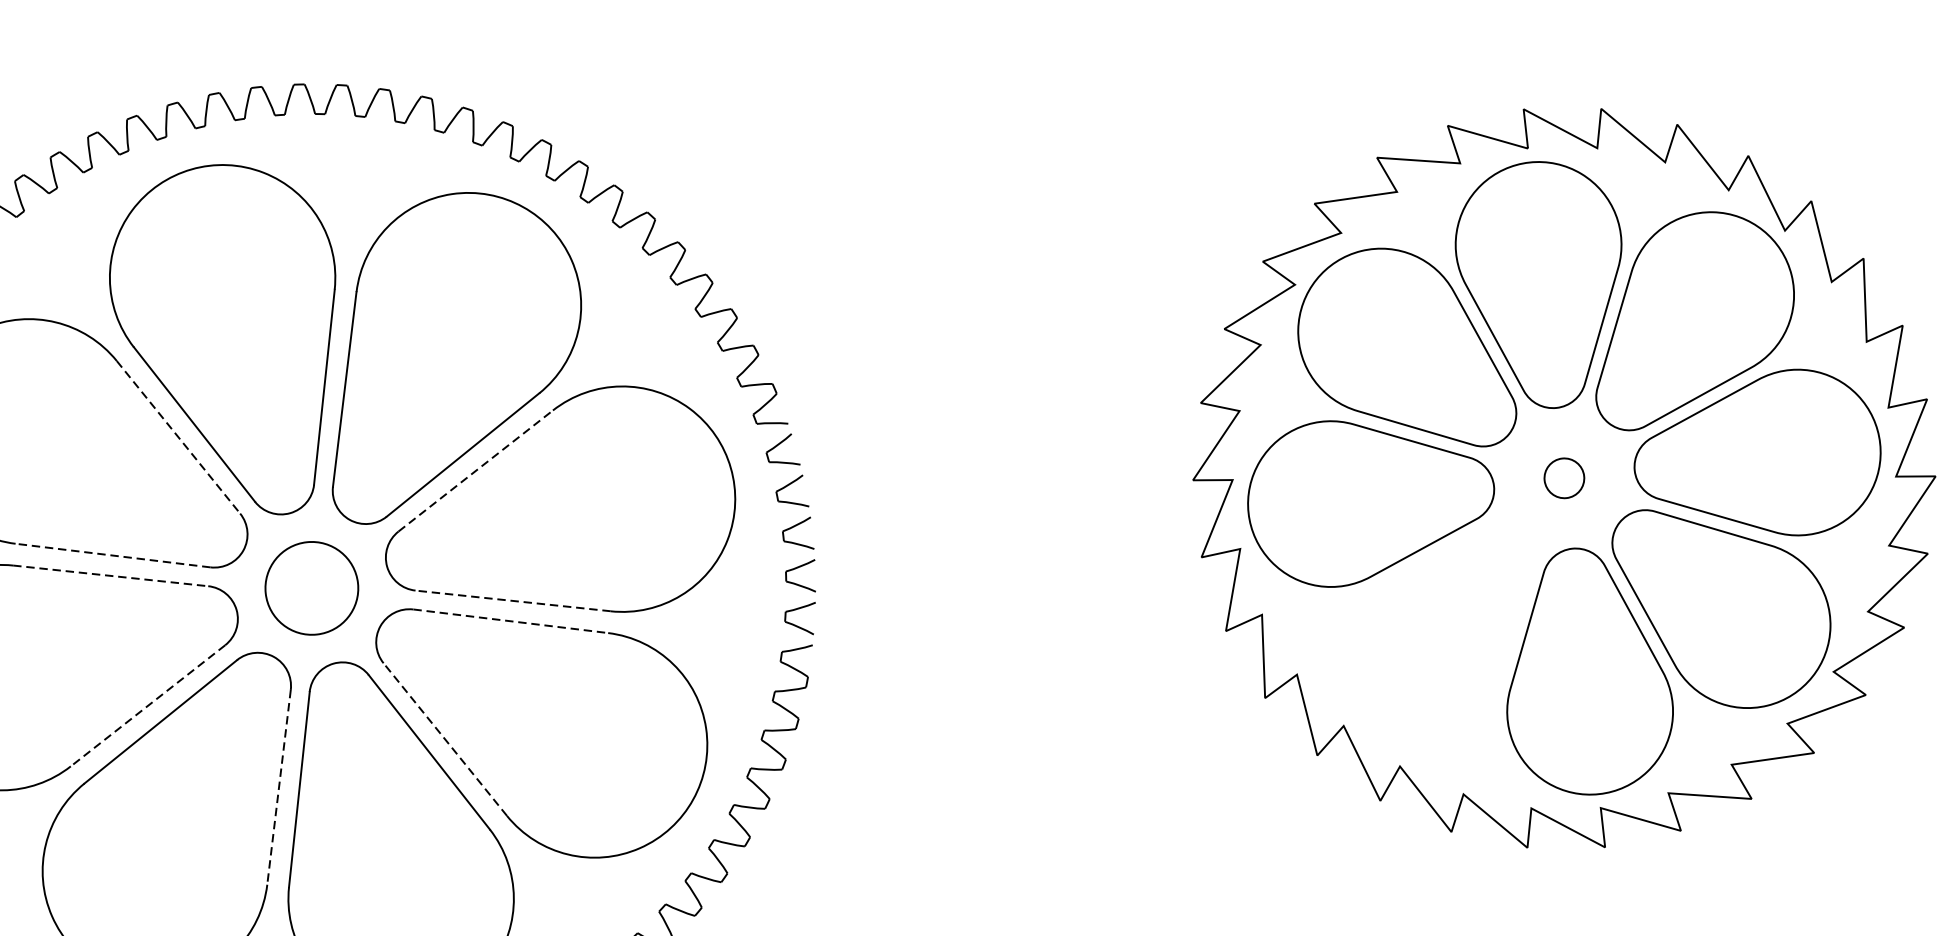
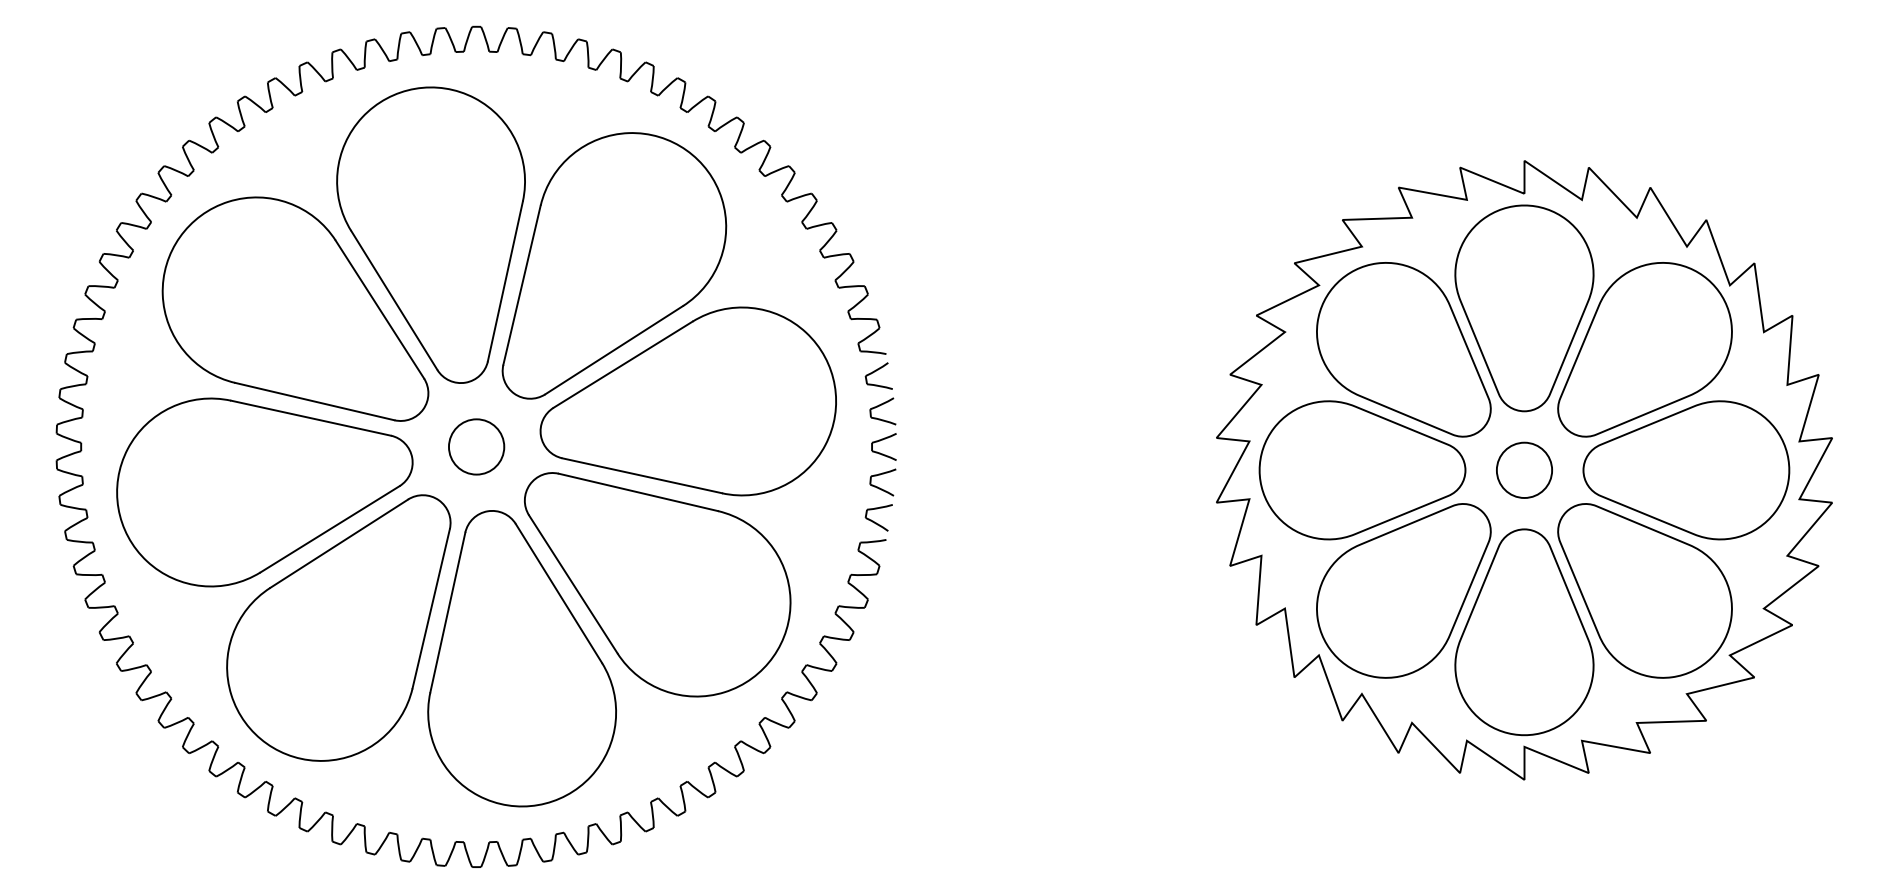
line: (177, 437) -> (379, 309), dashed -> solid
line: (476, 470) -> (623, 364), dashed -> solid
circle: (1564, 477) -> (1524, 469), size x1.67
line: (112, 555) -> (314, 401), dashed -> solid
line: (111, 576) -> (311, 418), dashed -> solid
circle: (311, 587) -> (476, 446), size x0.71
line: (513, 600) -> (642, 475), dashed -> solid
line: (510, 621) -> (638, 492), dashed -> solid
part: (1435, 637) -> (1403, 590), added
line: (148, 706) -> (330, 529), dashed -> solid
line: (445, 739) -> (573, 584), dashed -> solid
line: (279, 786) -> (431, 608), dashed -> solid

